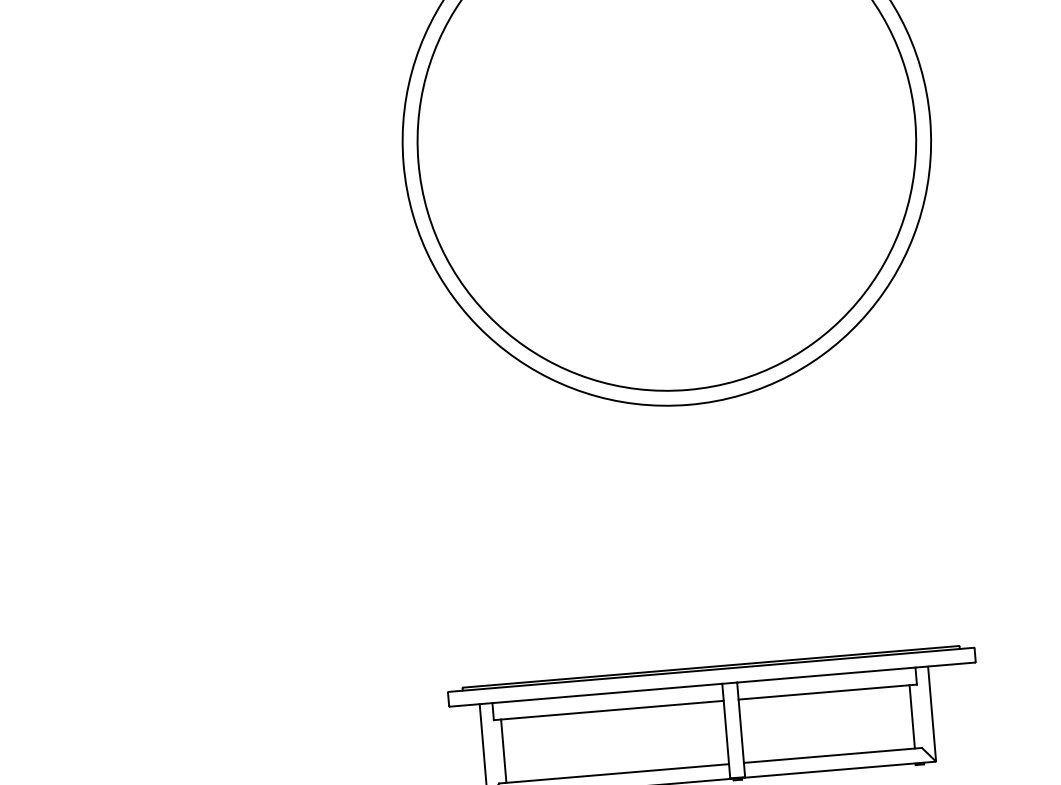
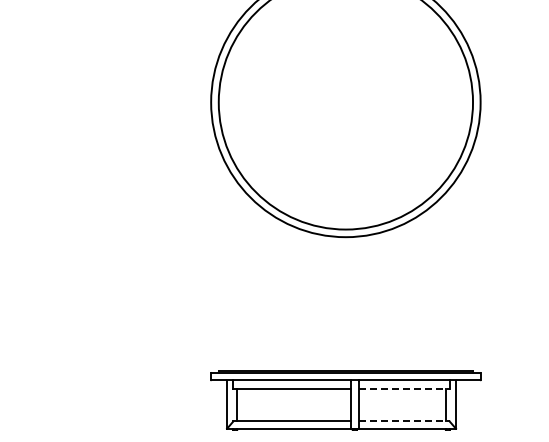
line: (828, 692) -> (404, 389), solid -> dashed
line: (833, 755) -> (404, 421), solid -> dashed

